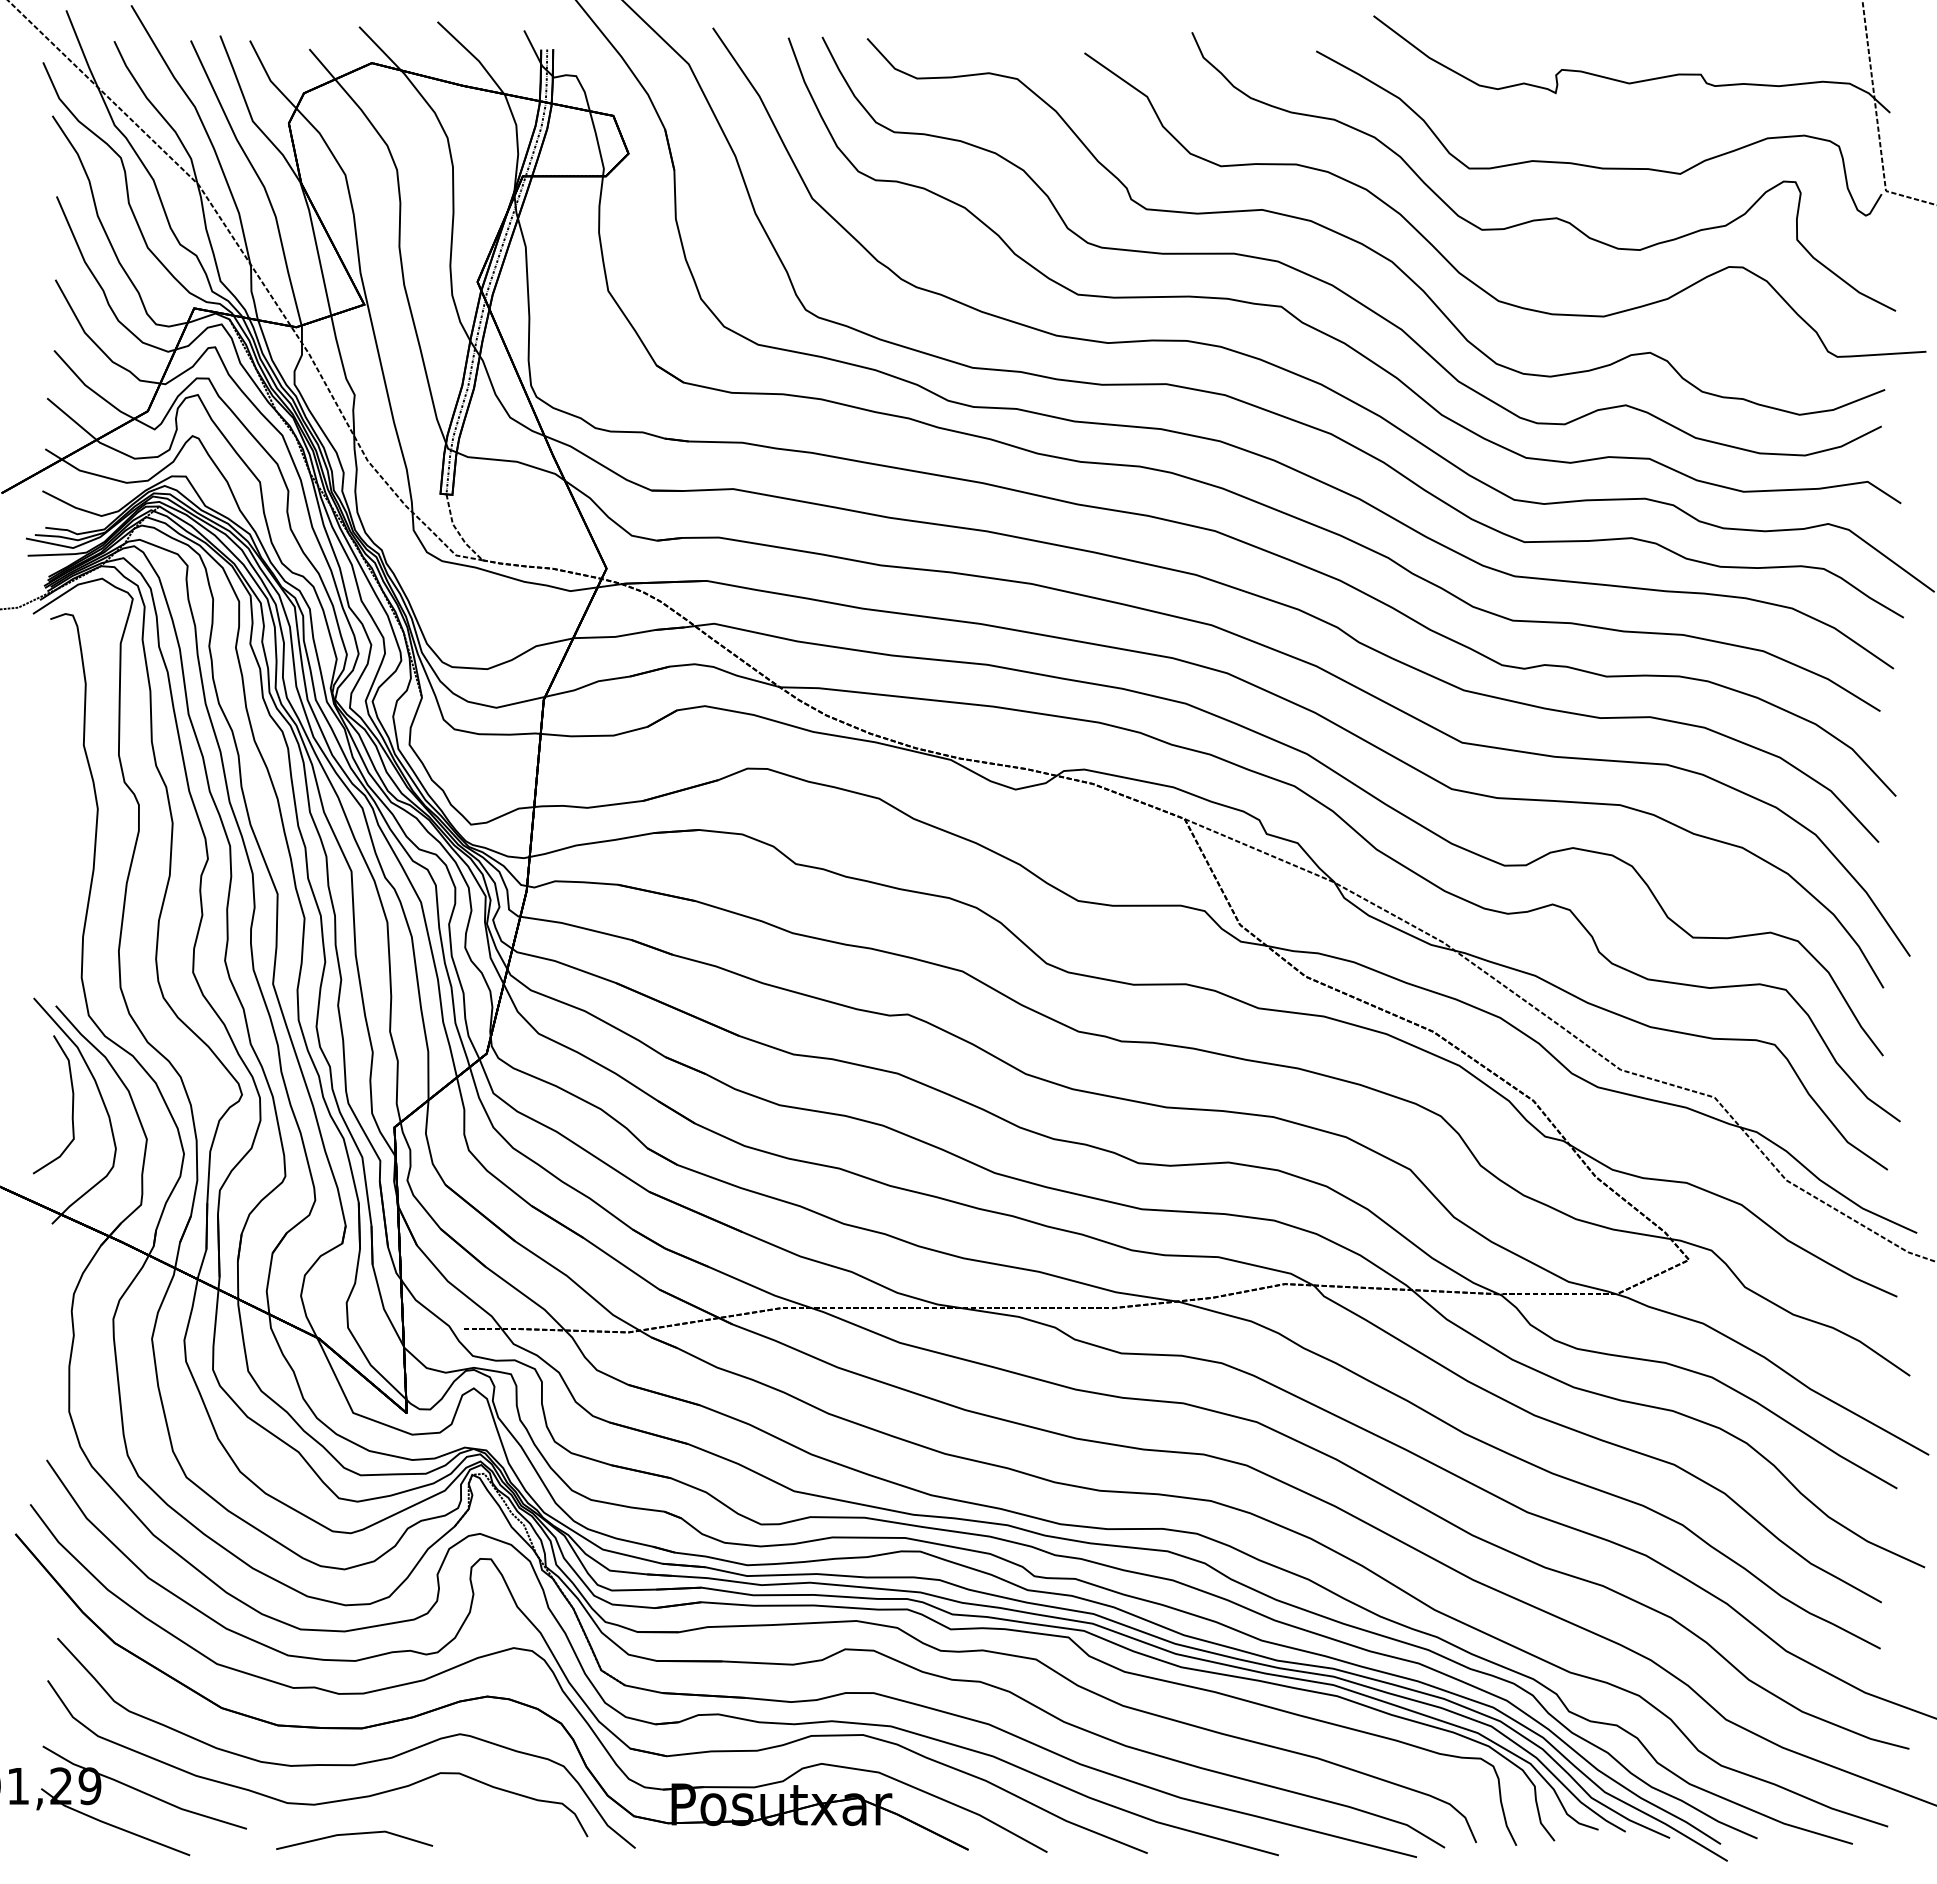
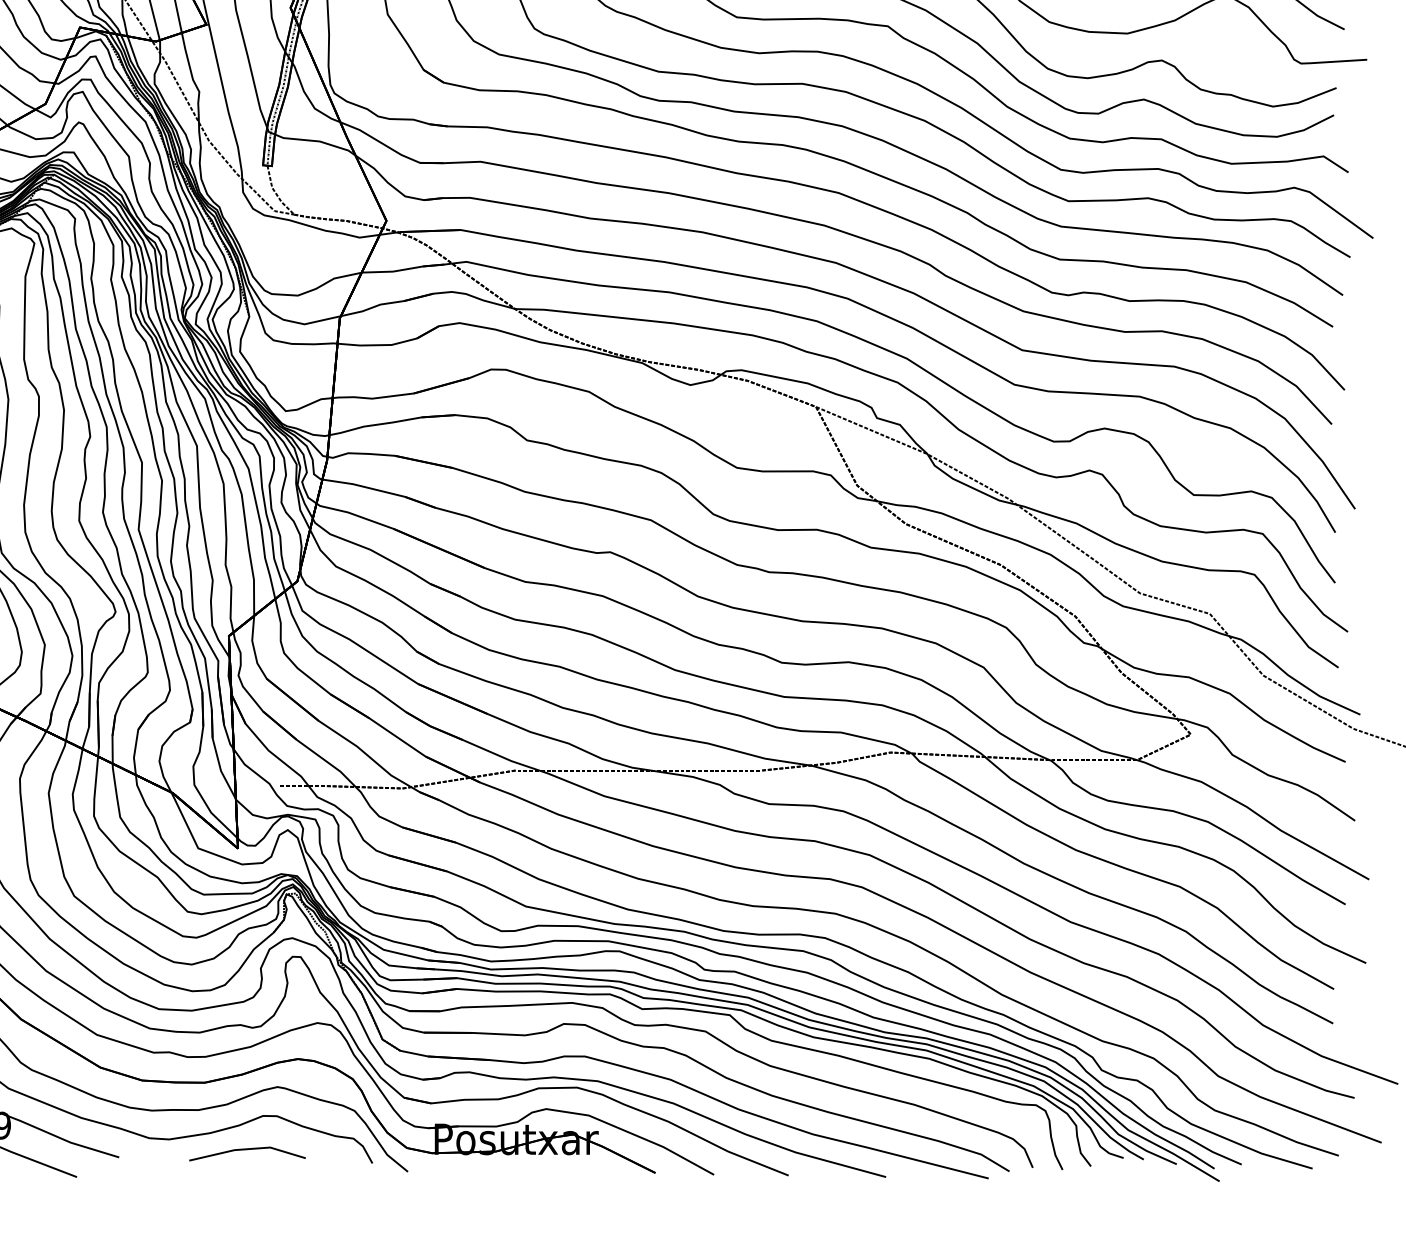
line: (354, 1834) -> (247, 1149), moved

